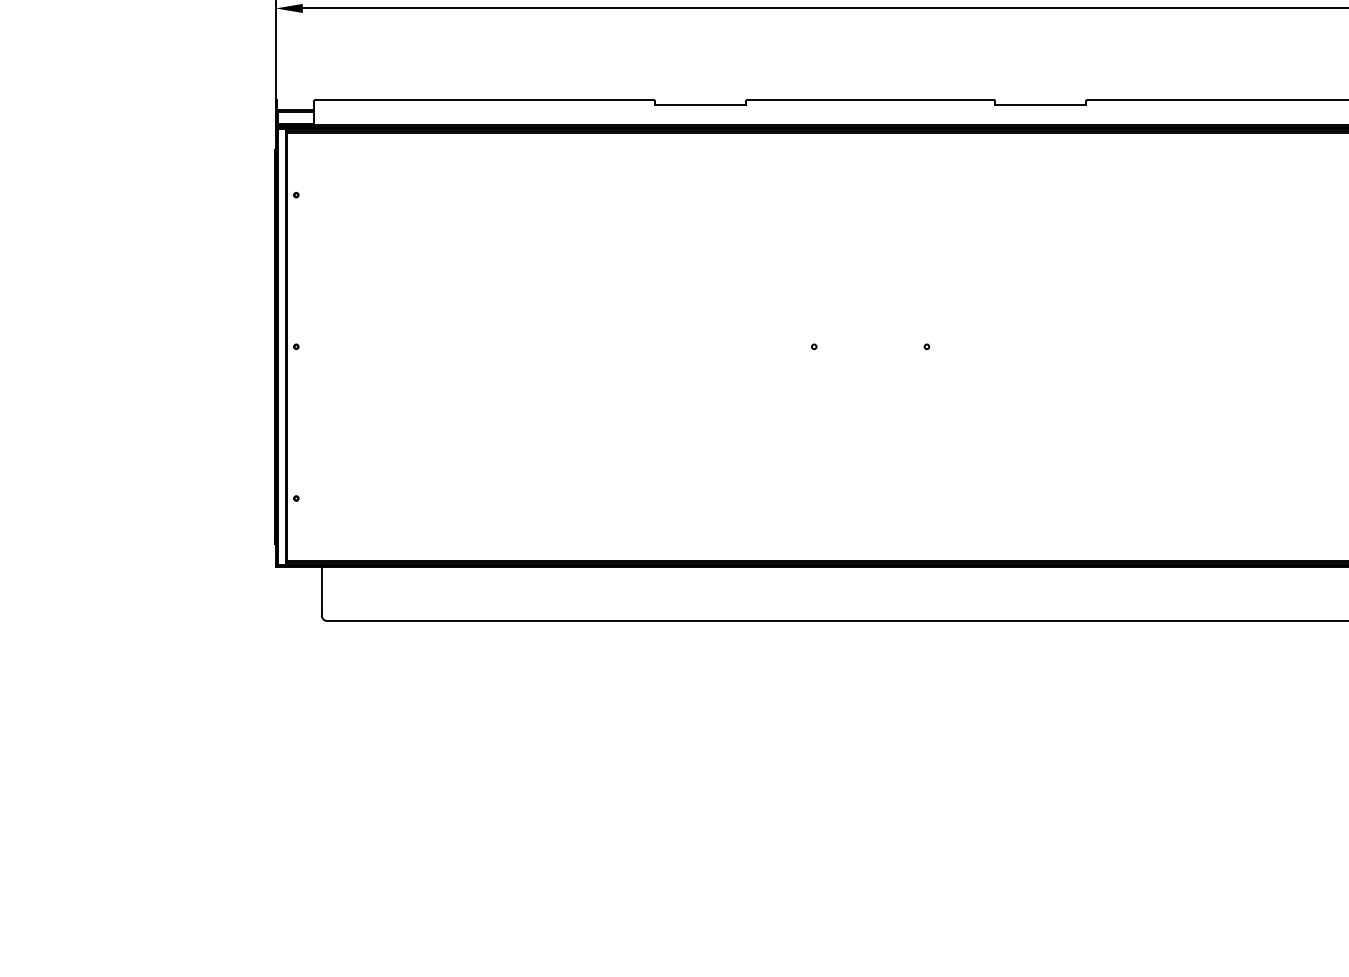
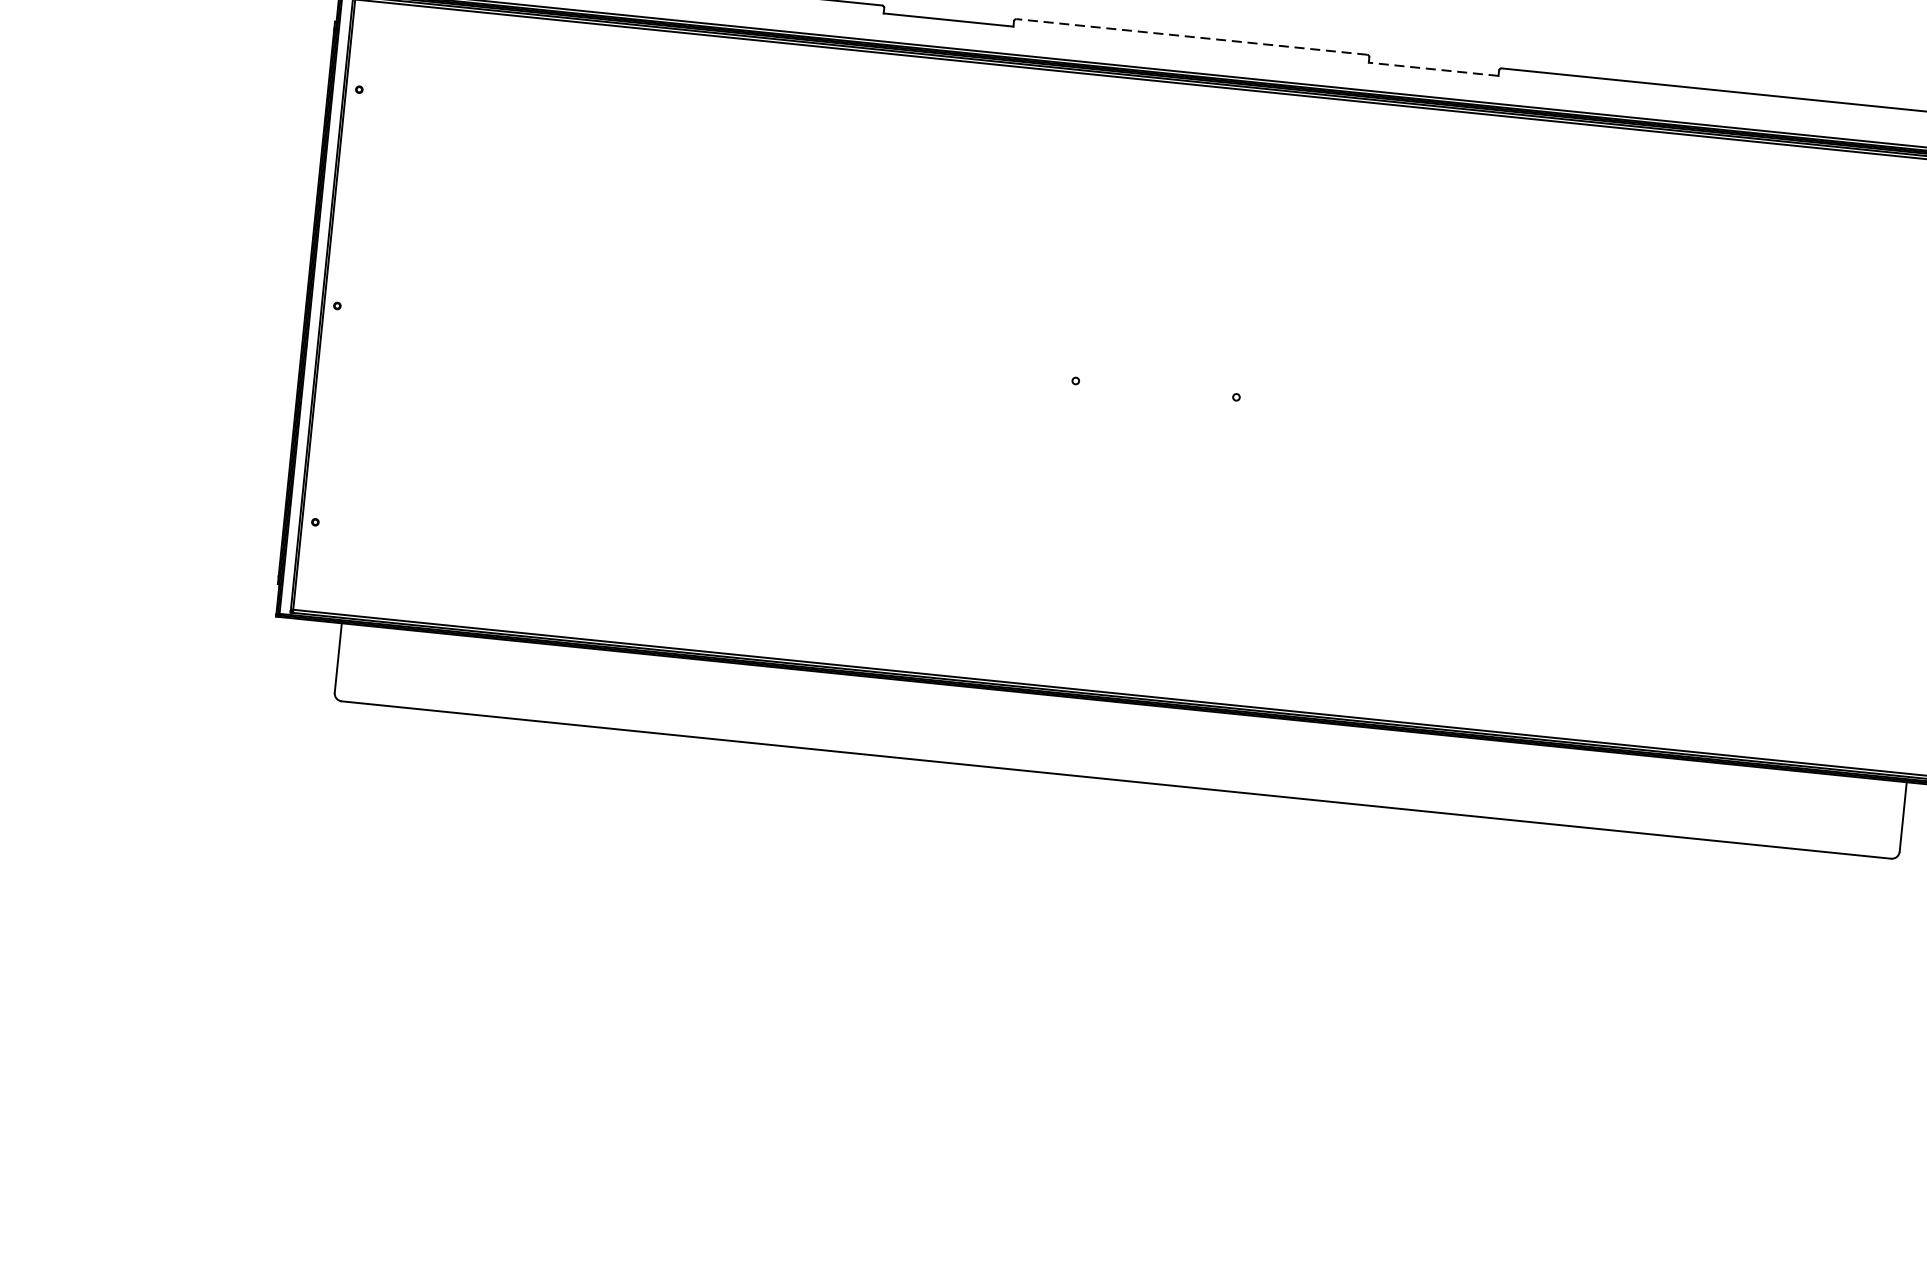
line: (870, 99) -> (1191, 36), solid -> dashed
line: (1040, 105) -> (1433, 69), solid -> dashed

